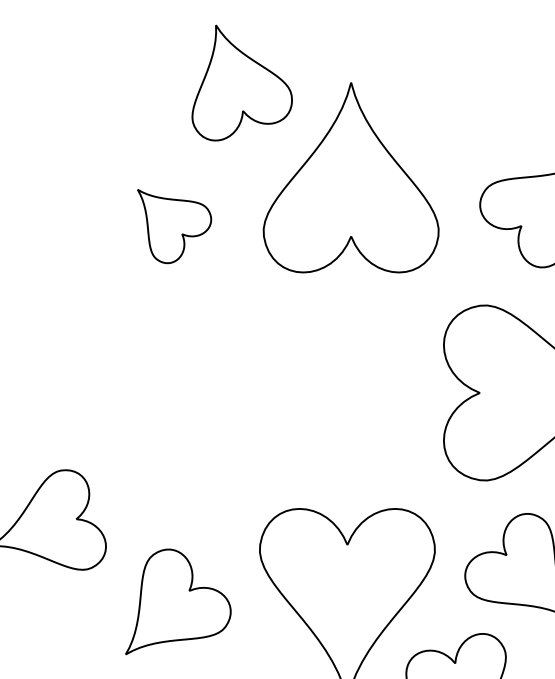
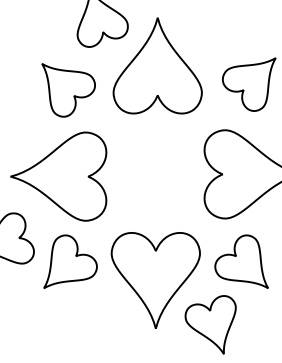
part: (174, 226) -> (68, 90), size x1.43
part: (154, 397) -> (58, 176), added
part: (178, 601) -> (70, 261), moved

